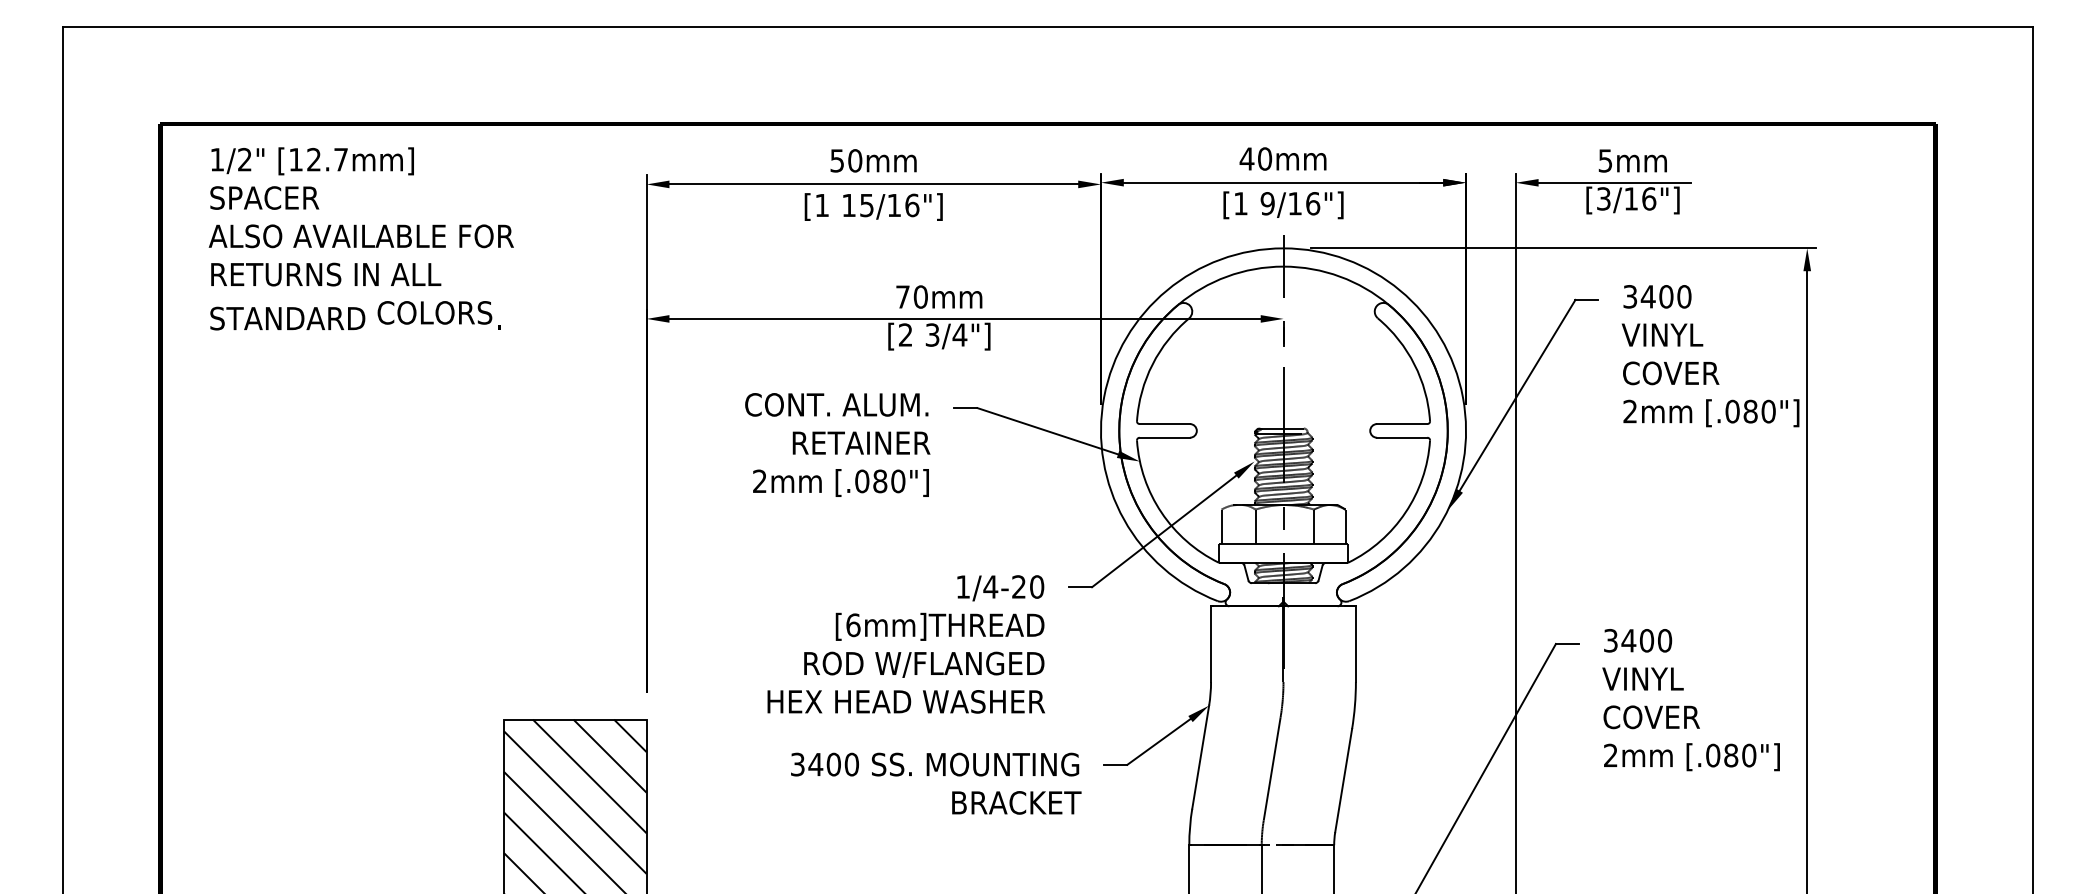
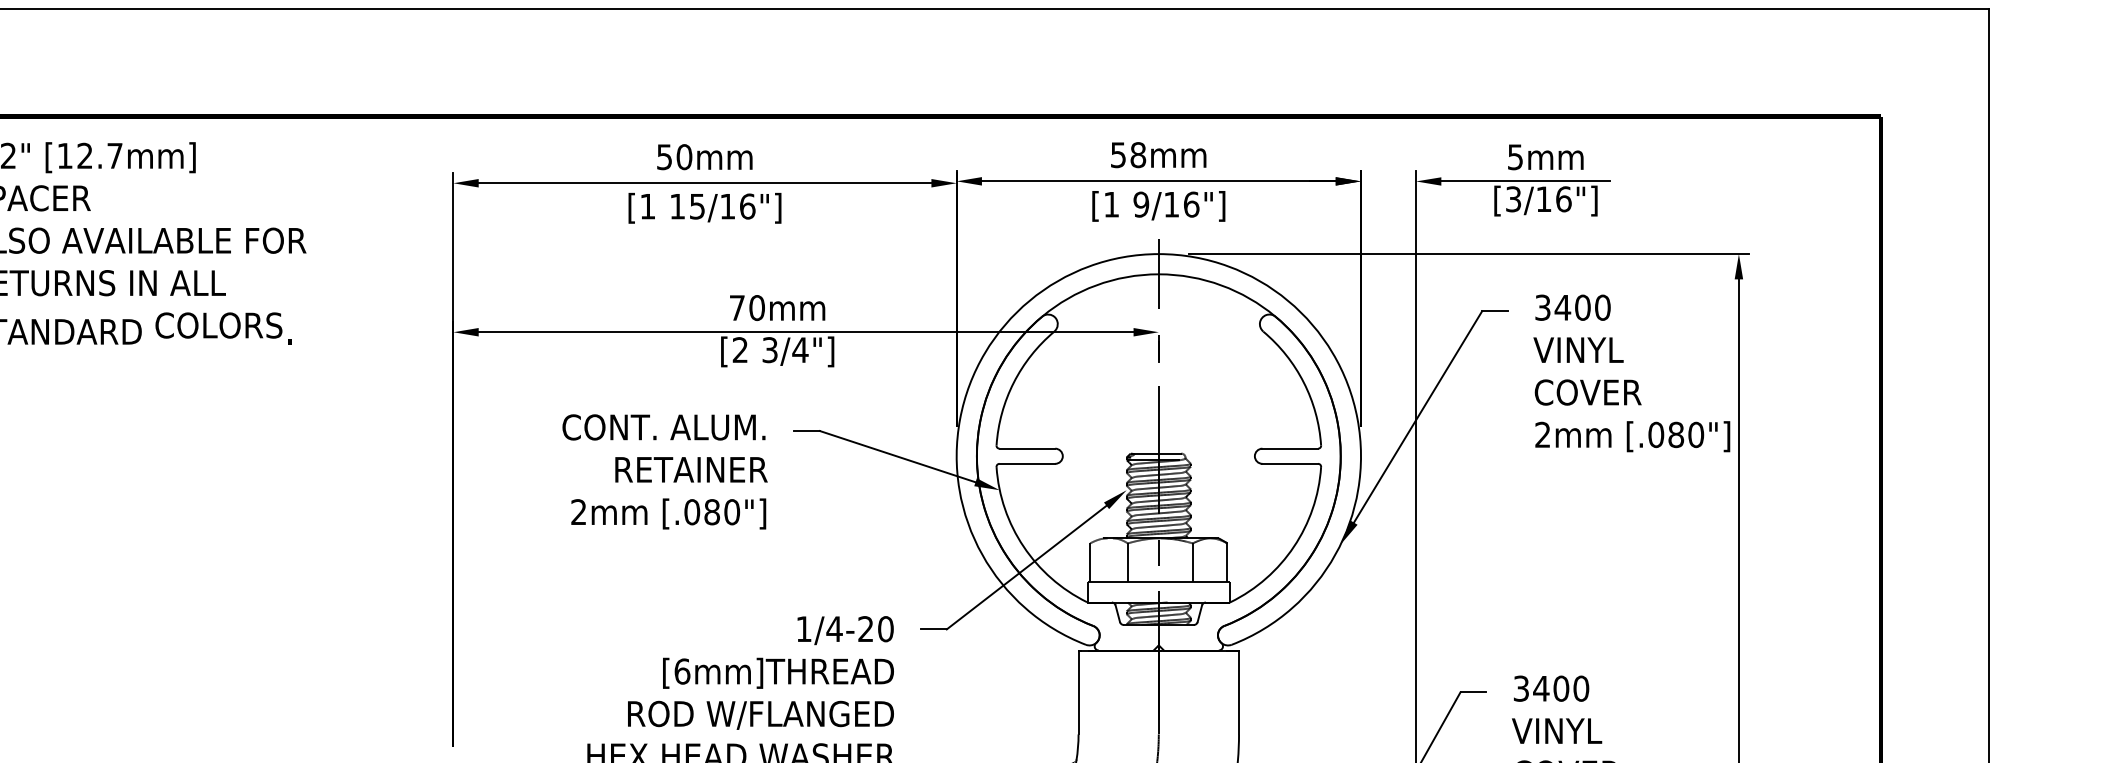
text: (1255, 158) -> (1127, 154), 40mm -> 58mm

